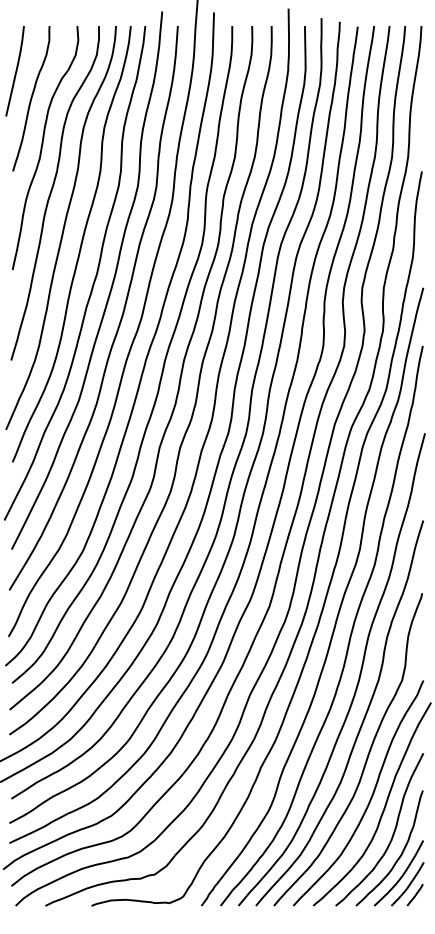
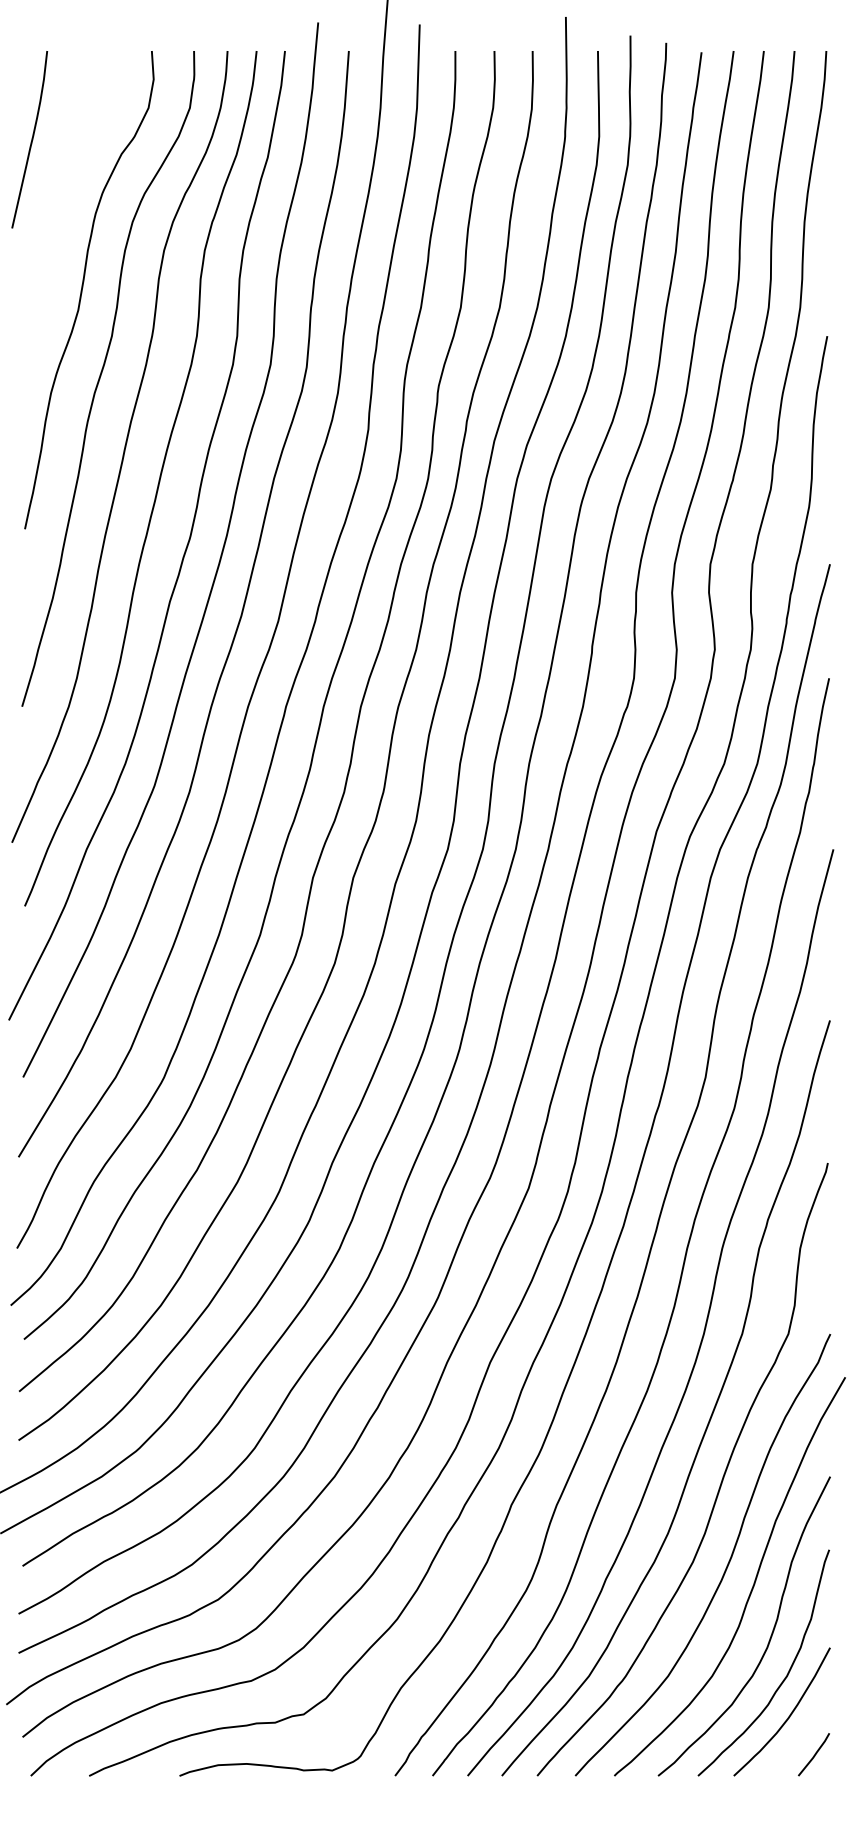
curve: (31, 98) -> (61, 193), removed
curve: (408, 884) -> (800, 1733), removed

